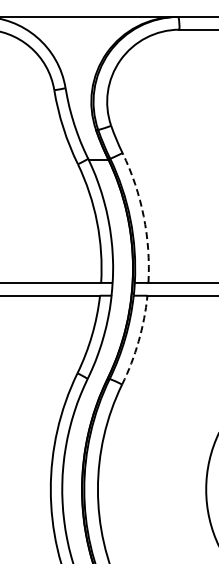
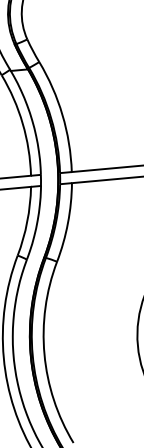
arc: (143, 216) -> (62, 115), dashed -> solid
arc: (138, 341) -> (67, 223), dashed -> solid

